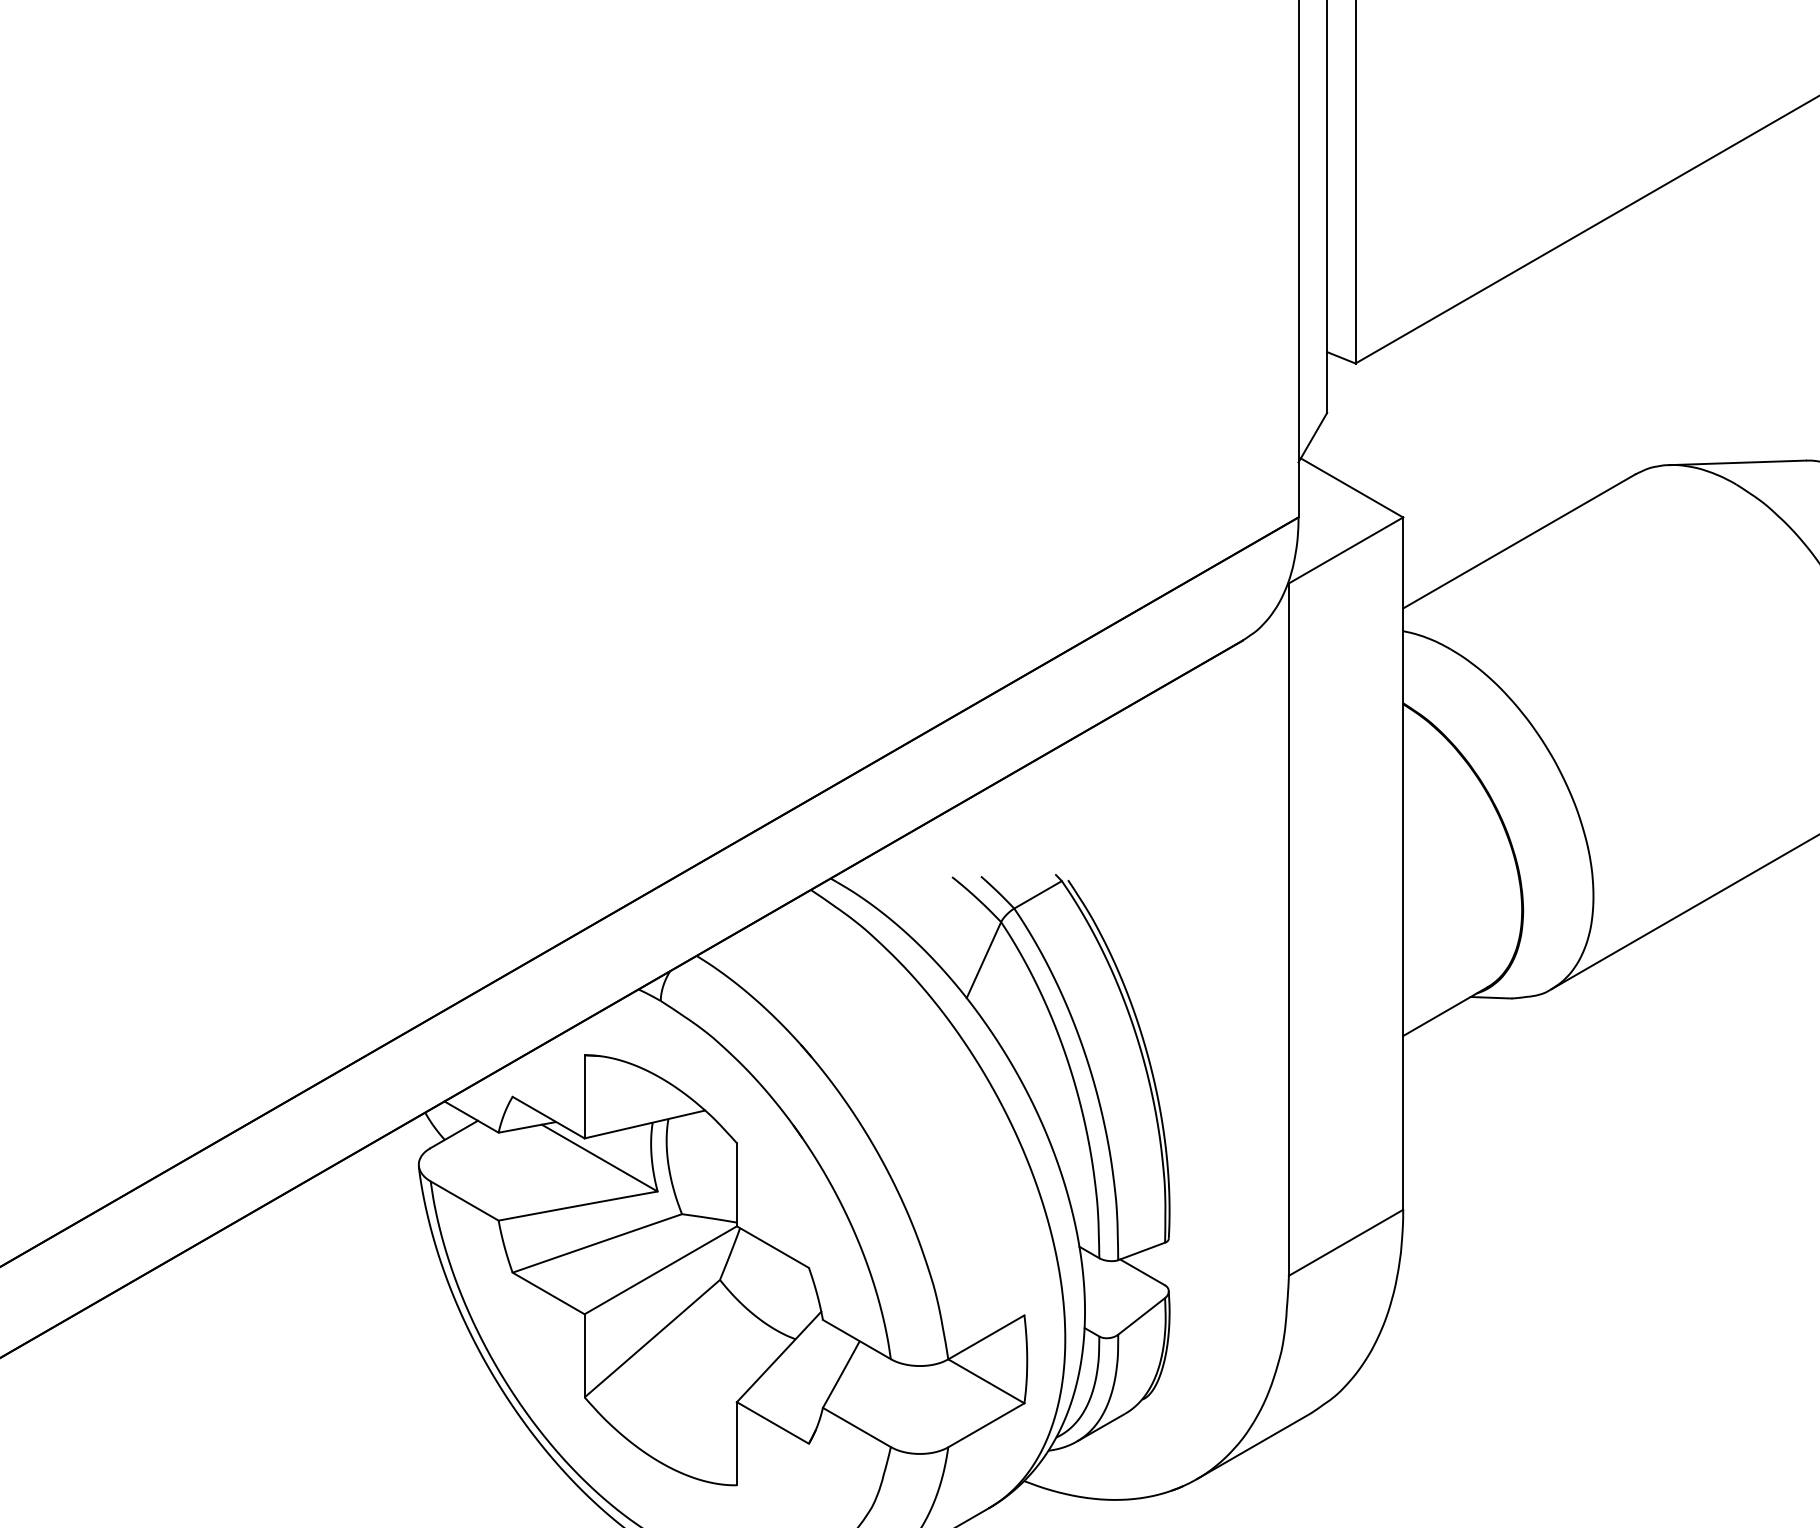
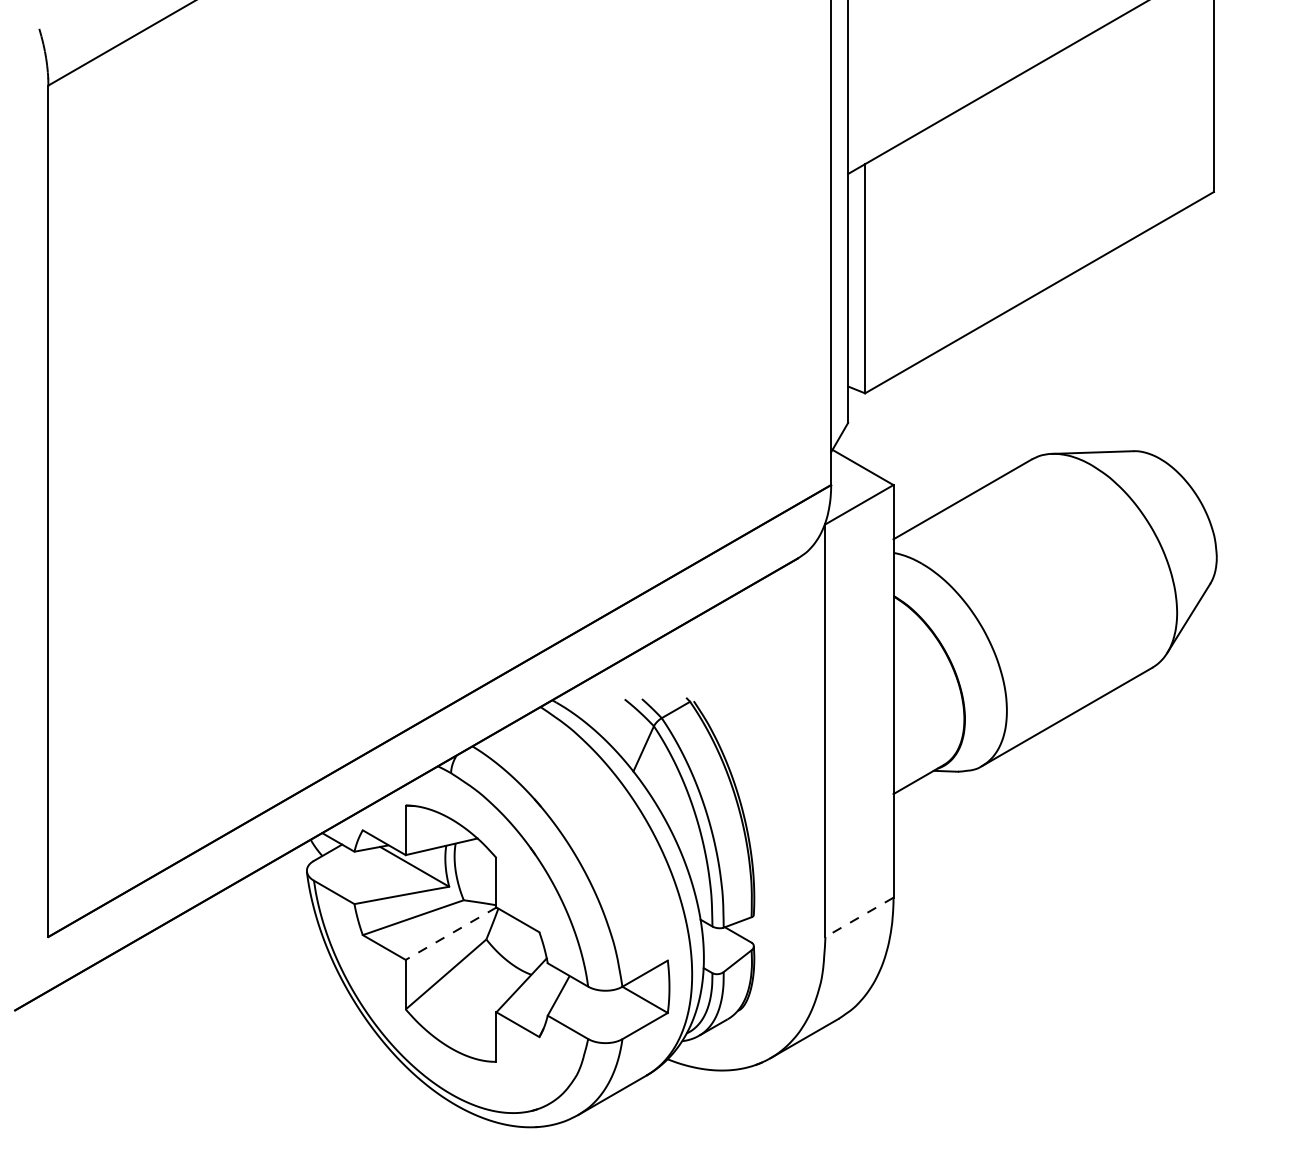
line: (1346, 1243) -> (859, 917), solid -> dashed
line: (659, 1269) -> (450, 933), solid -> dashed

